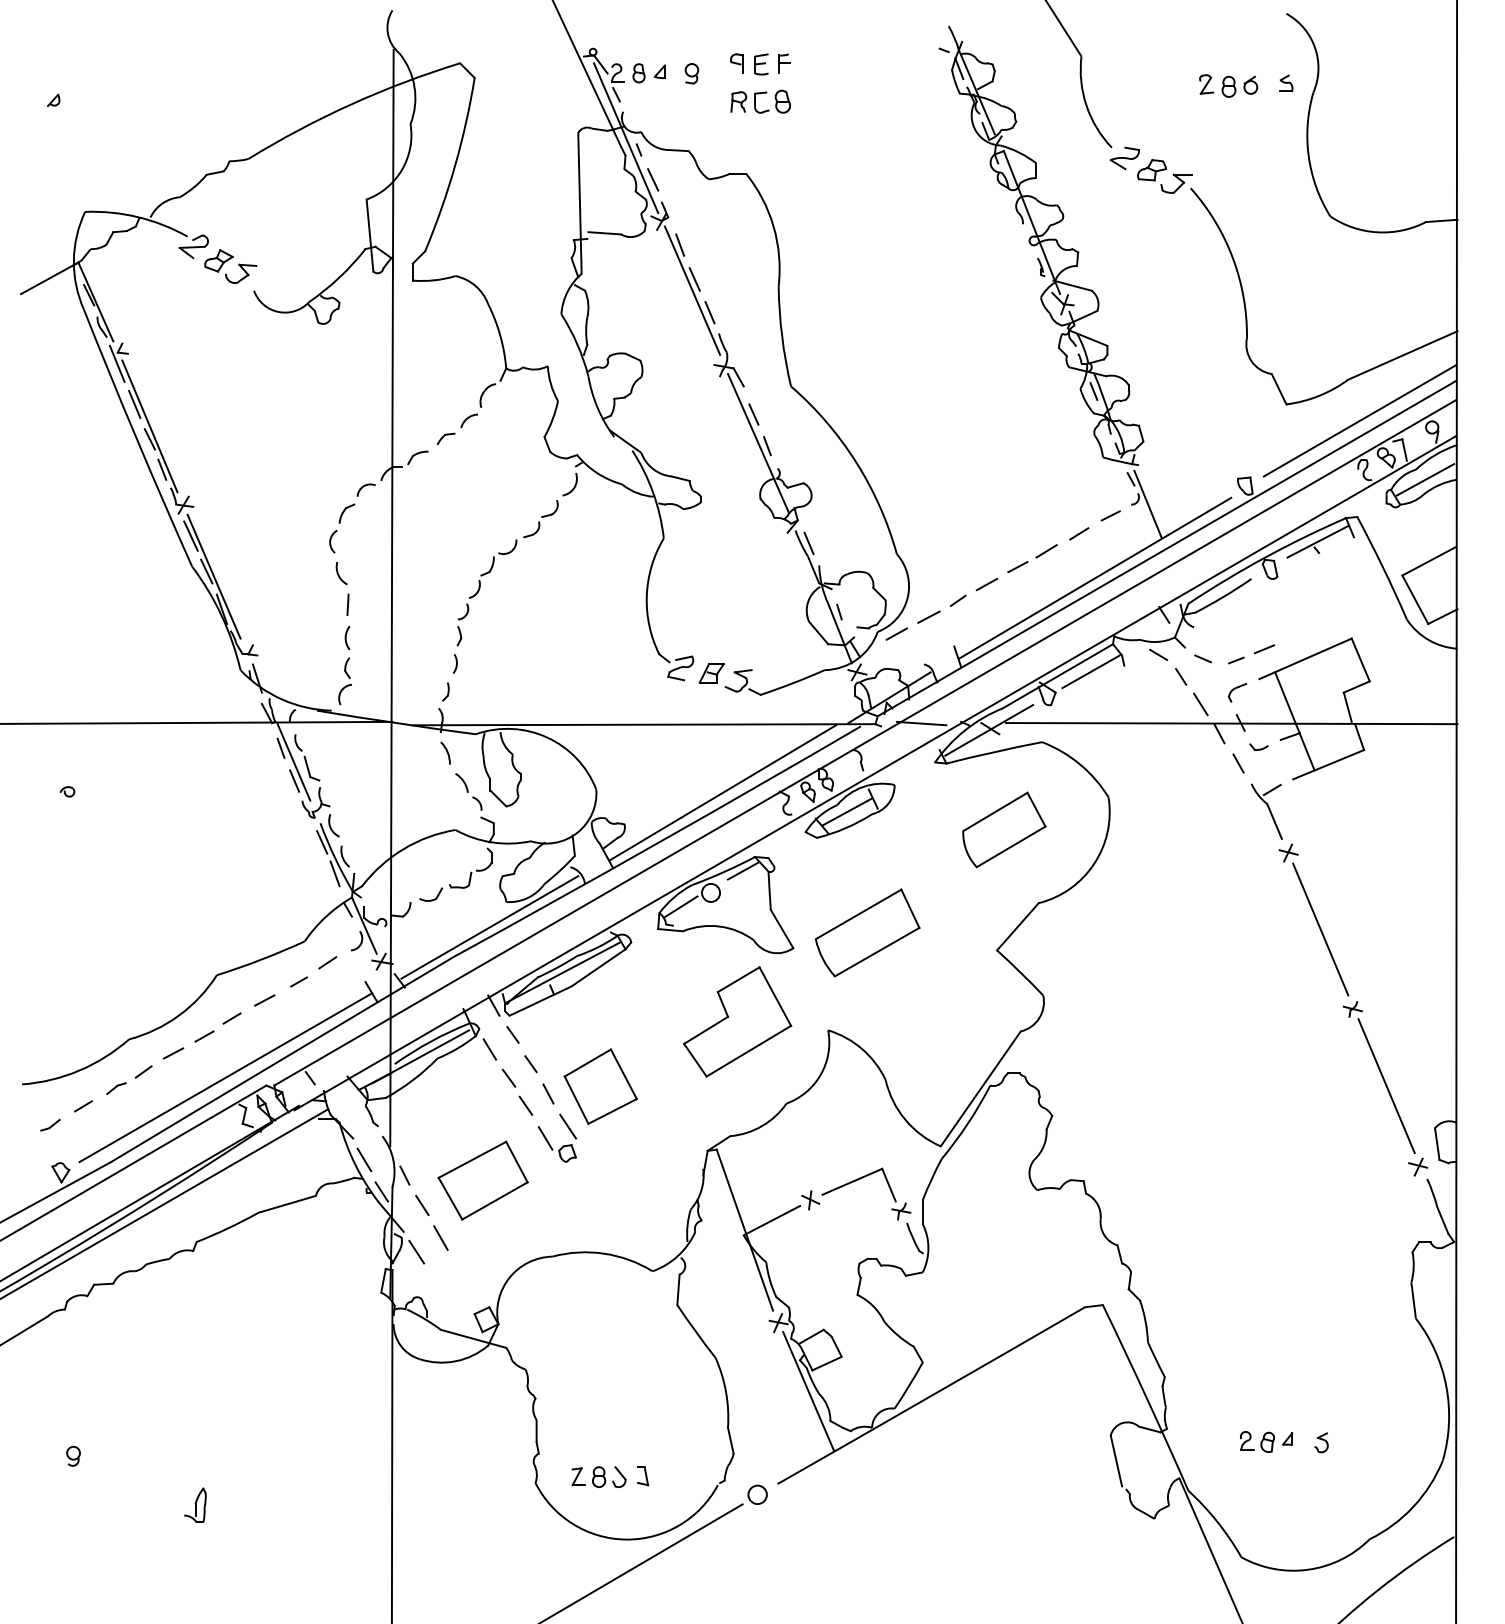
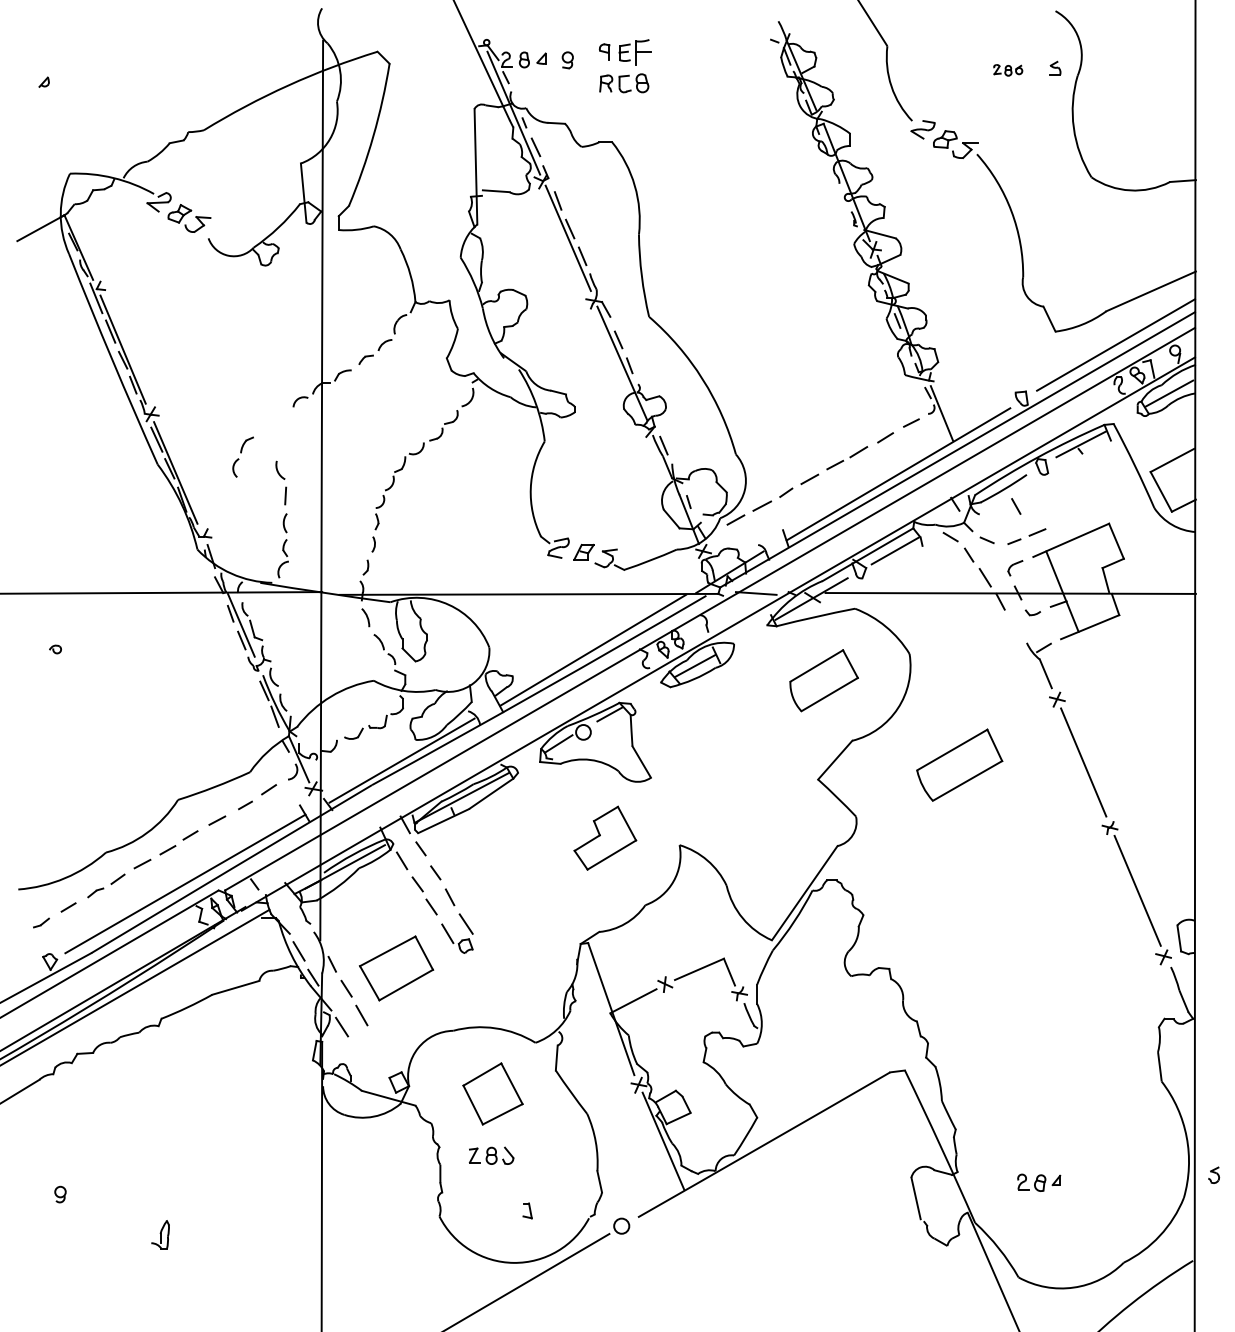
part: (784, 63) -> (643, 51), size x1.6
part: (1228, 85) -> (1008, 69), size x0.6
part: (342, 528) -> (243, 457), moved
line: (1238, 763) -> (1016, 506), moved
part: (867, 932) -> (959, 764), moved
part: (737, 1021) -> (605, 837), size x0.7
part: (600, 1086) -> (492, 1093), moved
part: (1321, 1442) -> (1213, 1175), moved
part: (598, 1476) -> (491, 1155), moved

